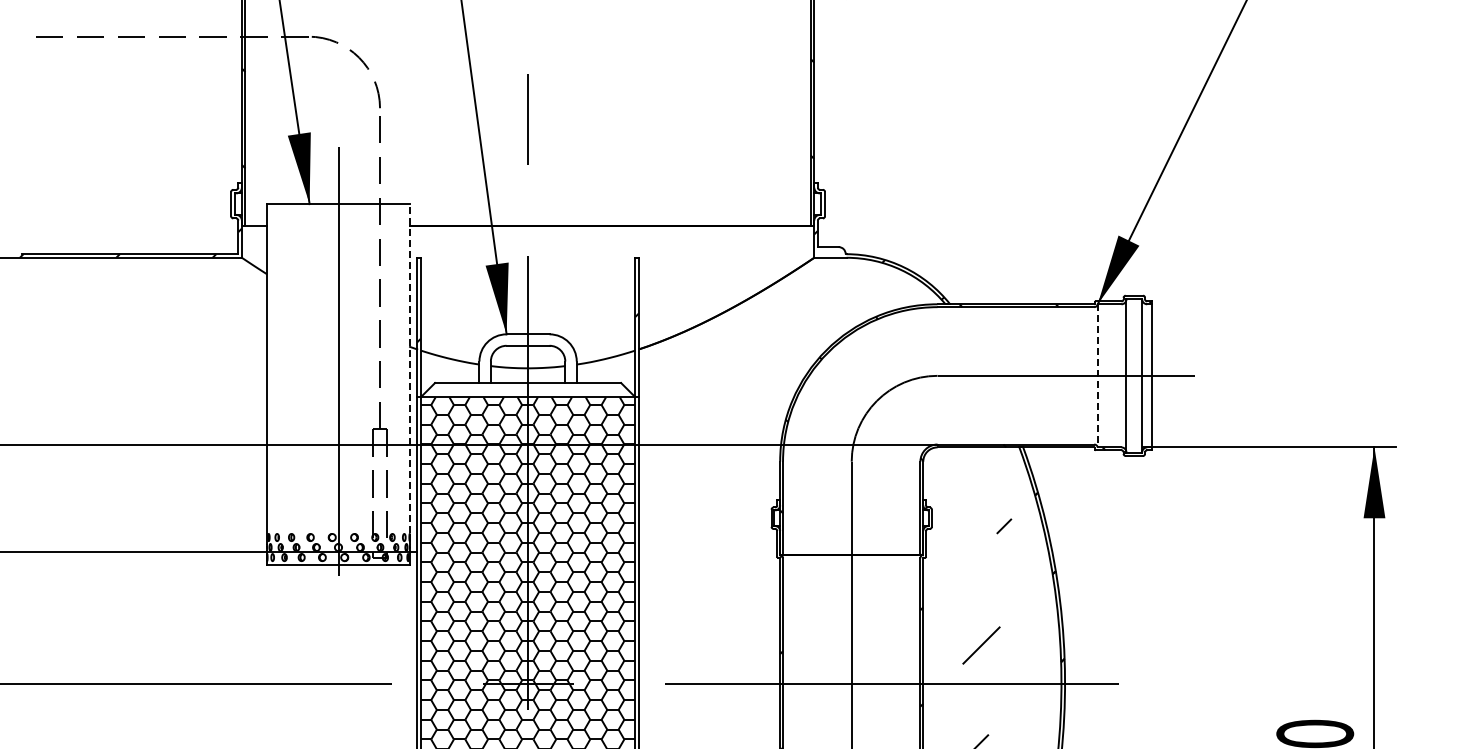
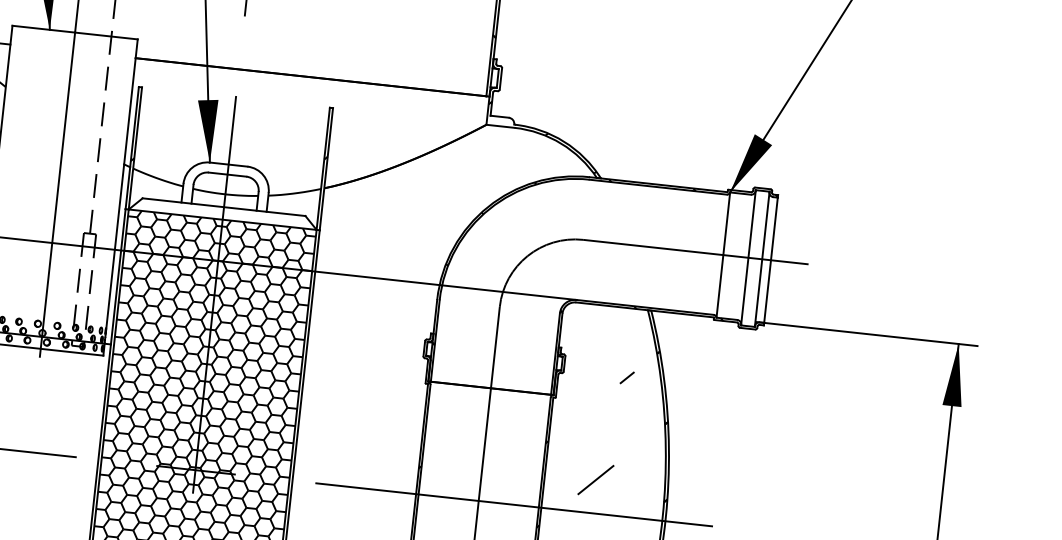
line: (410, 374) -> (121, 188), dashed -> solid
line: (1097, 375) -> (723, 254), dashed -> solid

